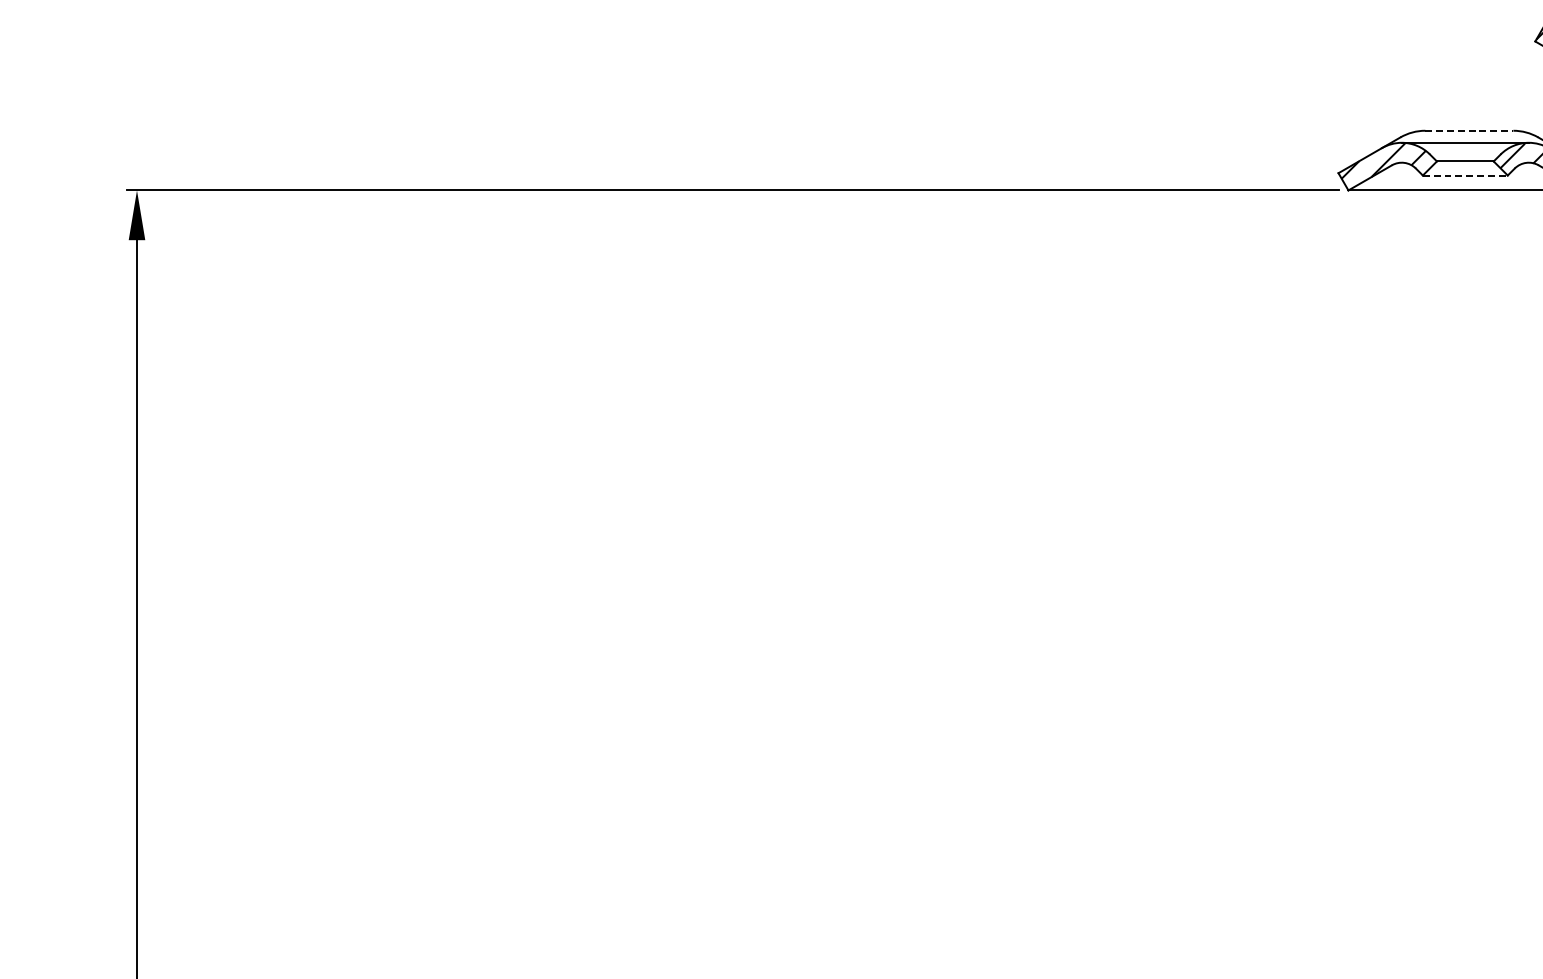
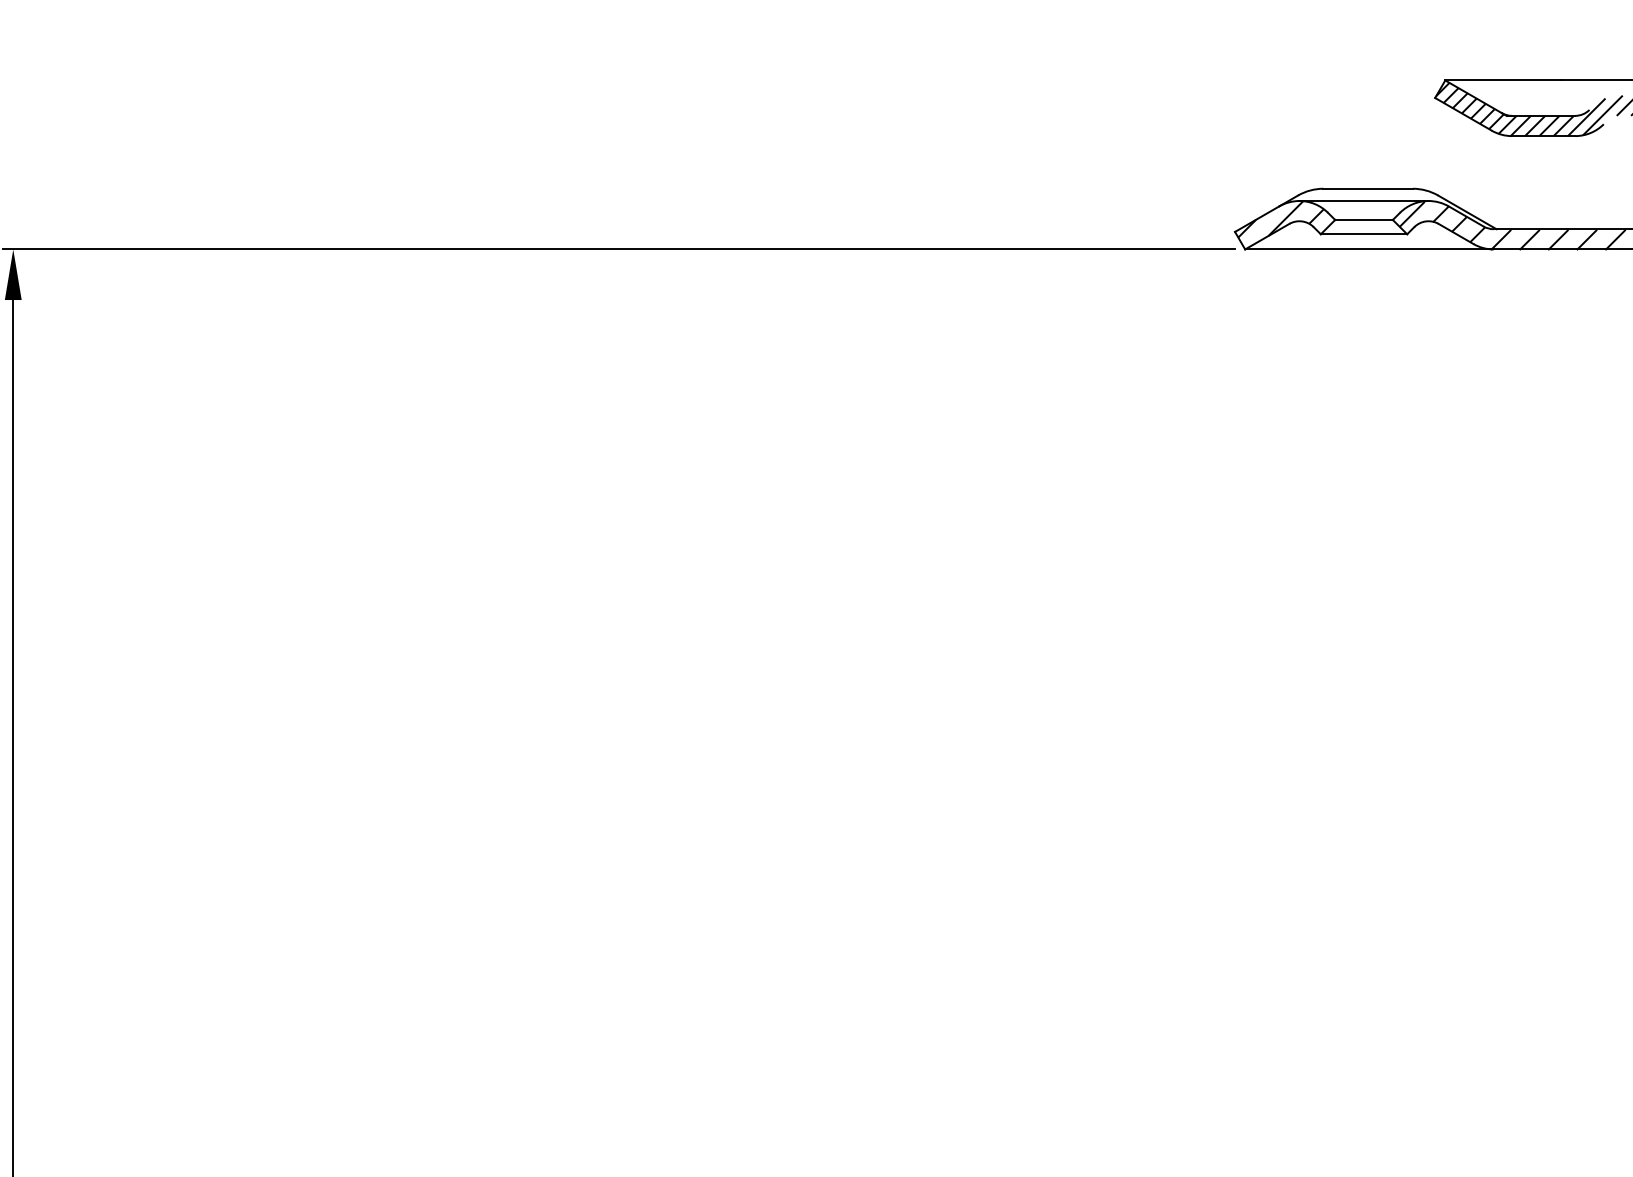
line: (1469, 130) -> (1368, 188), dashed -> solid
line: (1465, 175) -> (1364, 234), dashed -> solid

